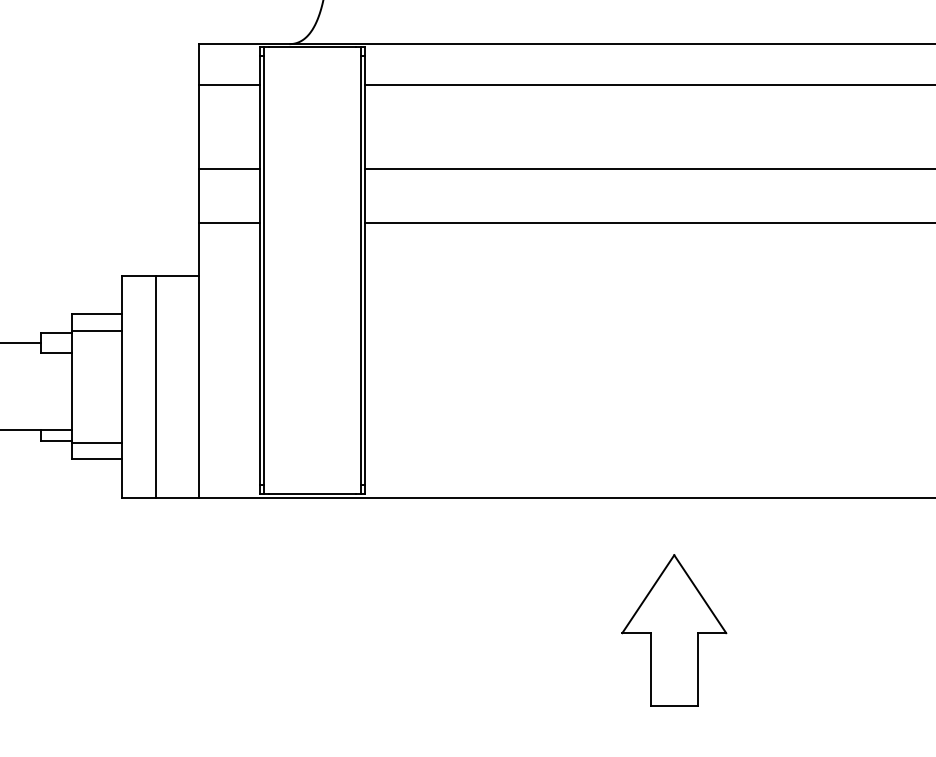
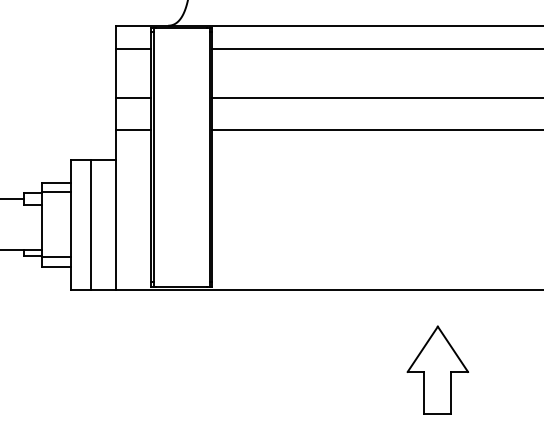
part: (673, 628) -> (437, 369), moved

